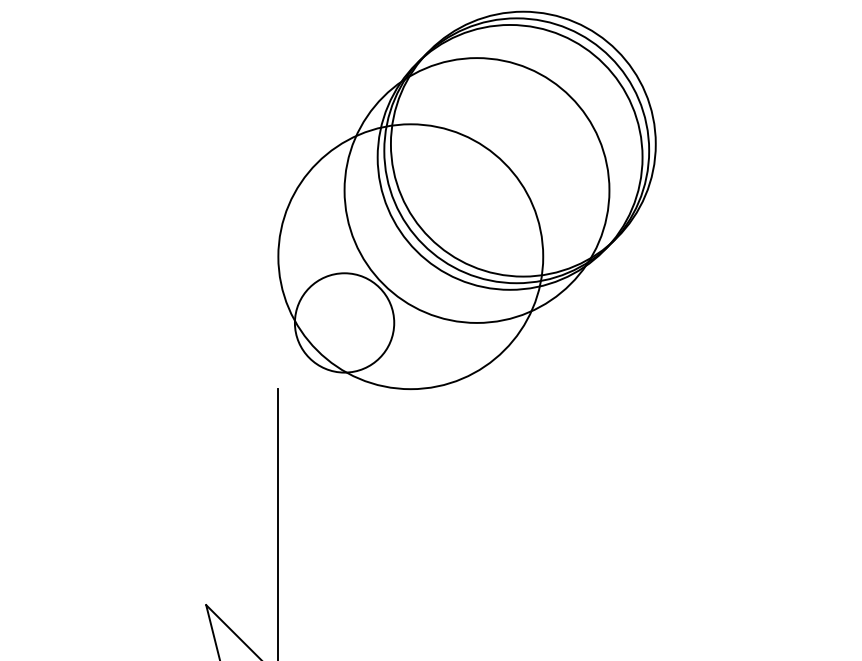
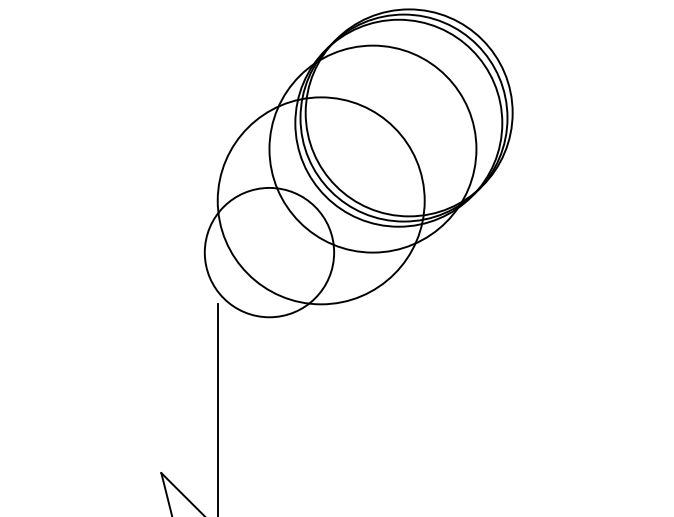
circle: (344, 322) -> (269, 252), size x1.67

